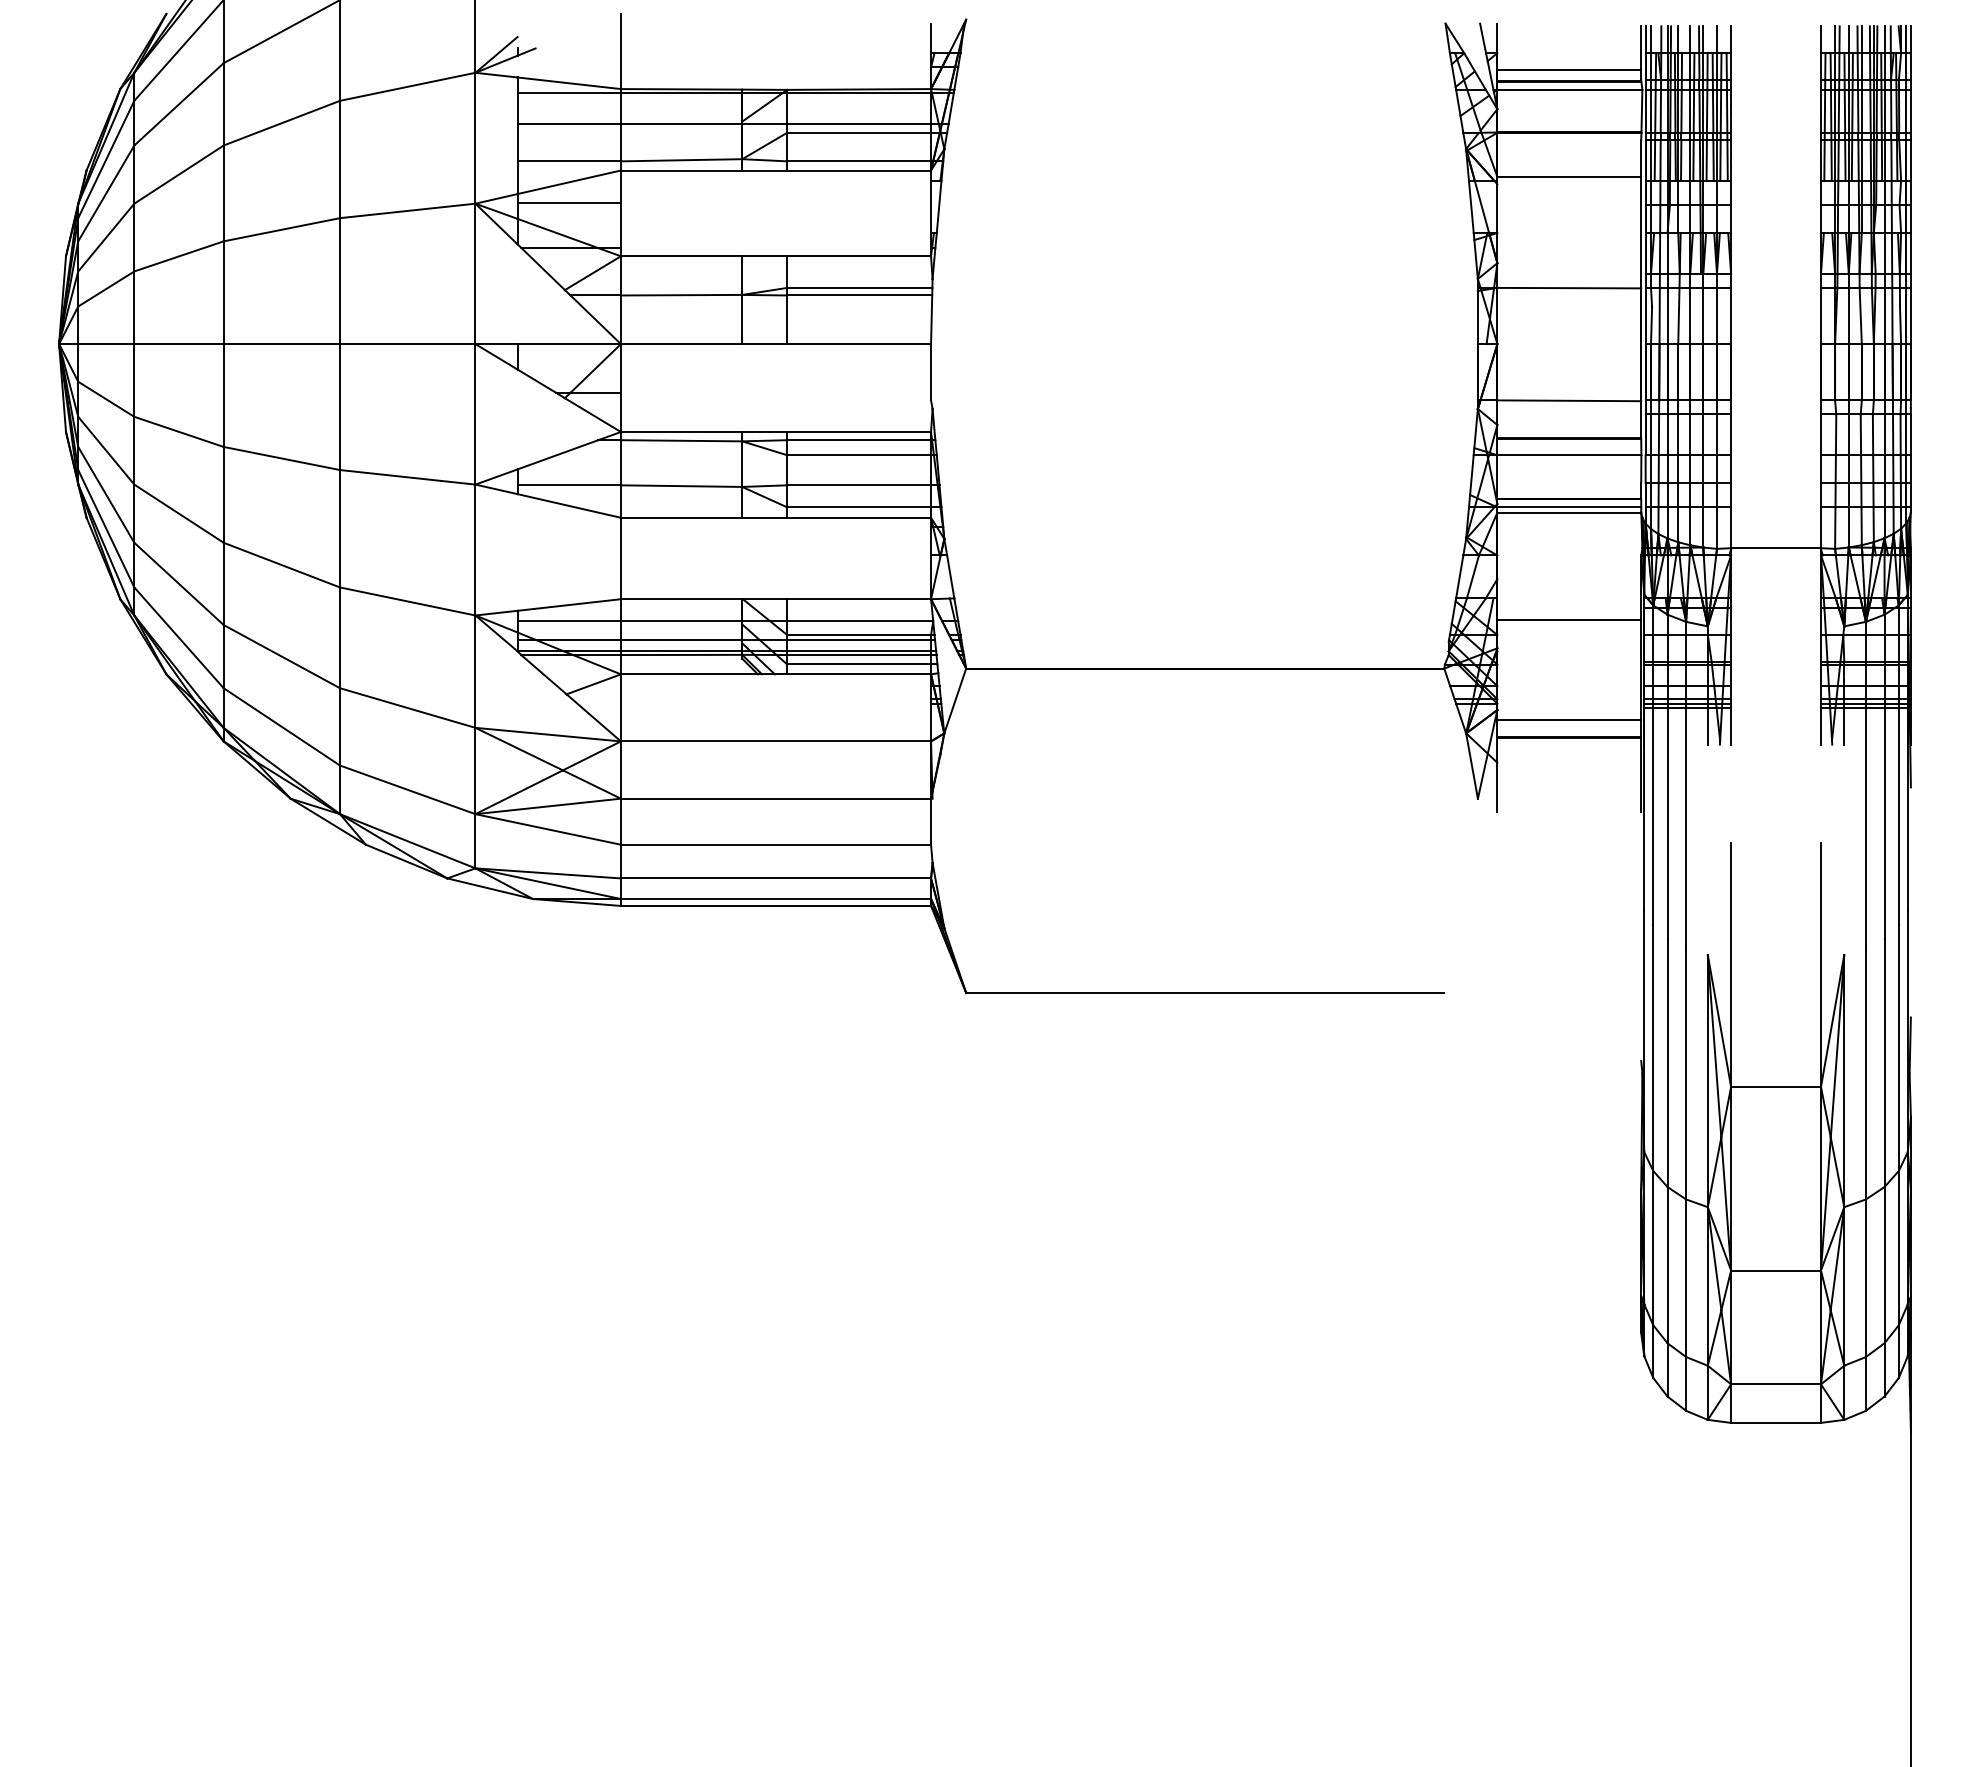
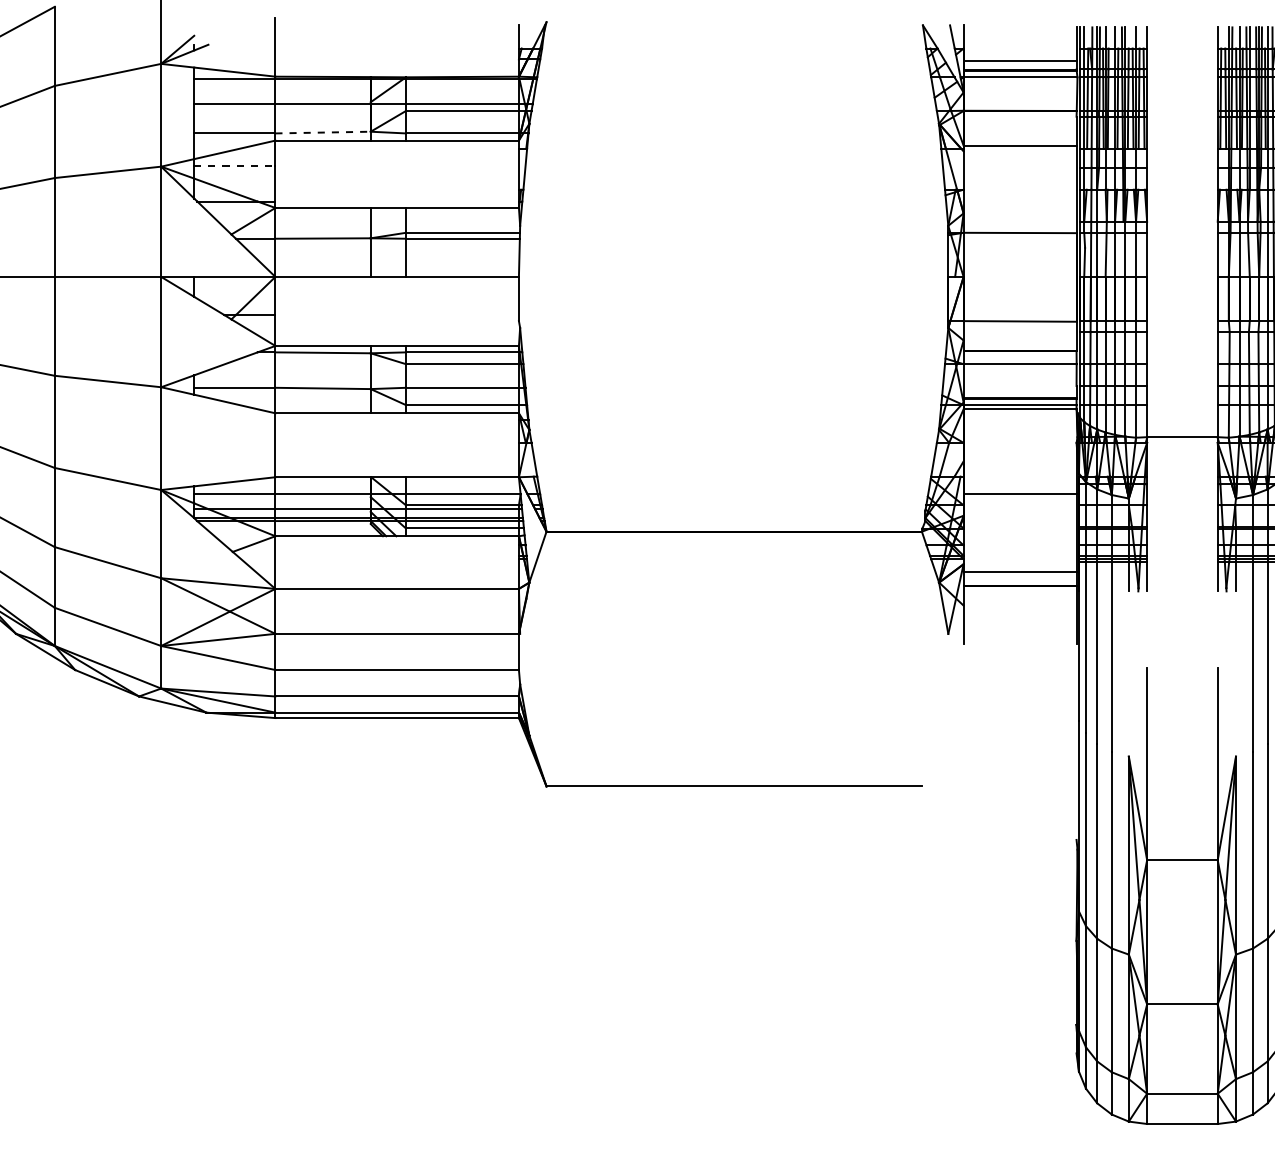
line: (681, 160) -> (322, 132), solid -> dashed
line: (569, 202) -> (235, 165), solid -> dashed

